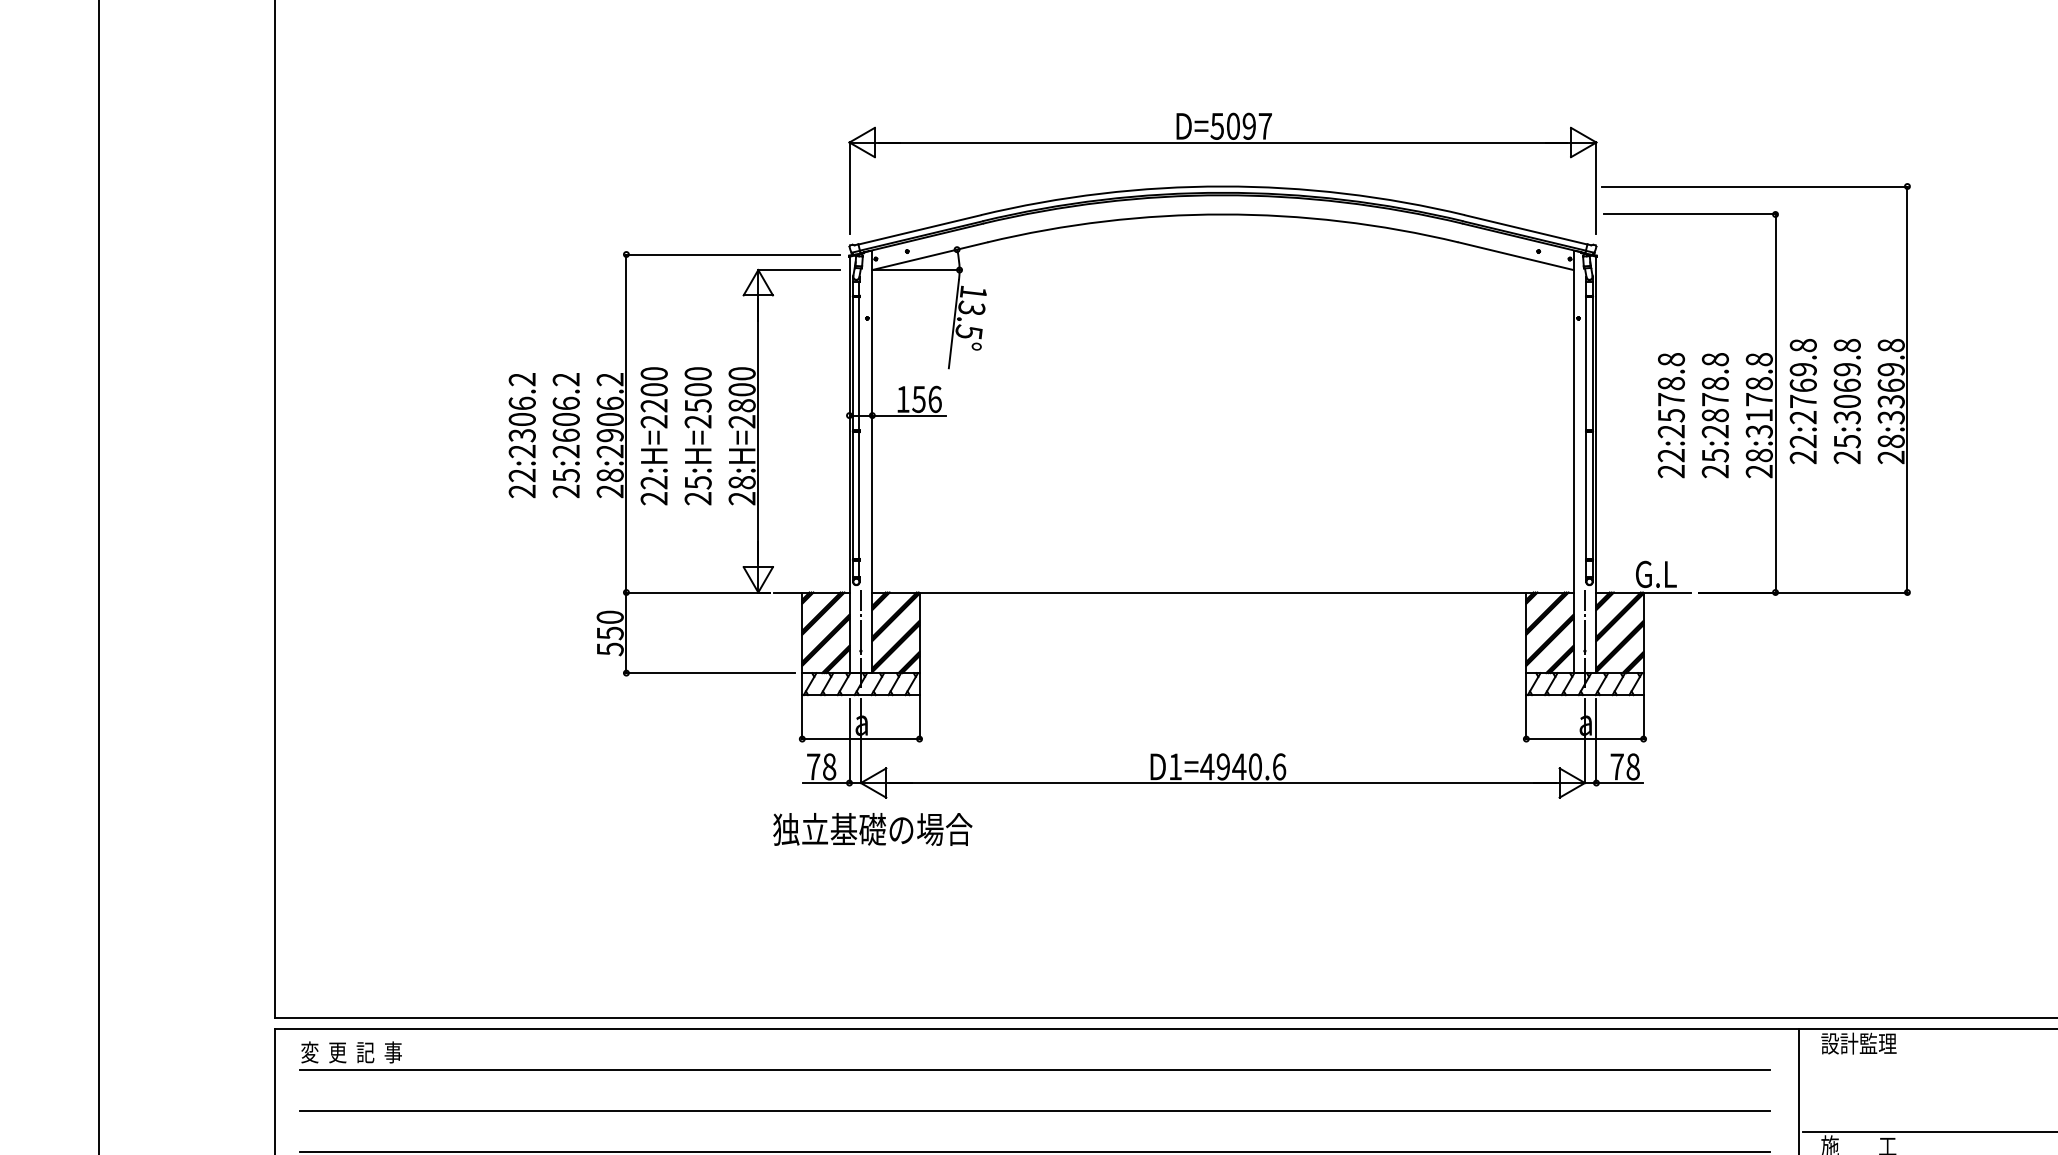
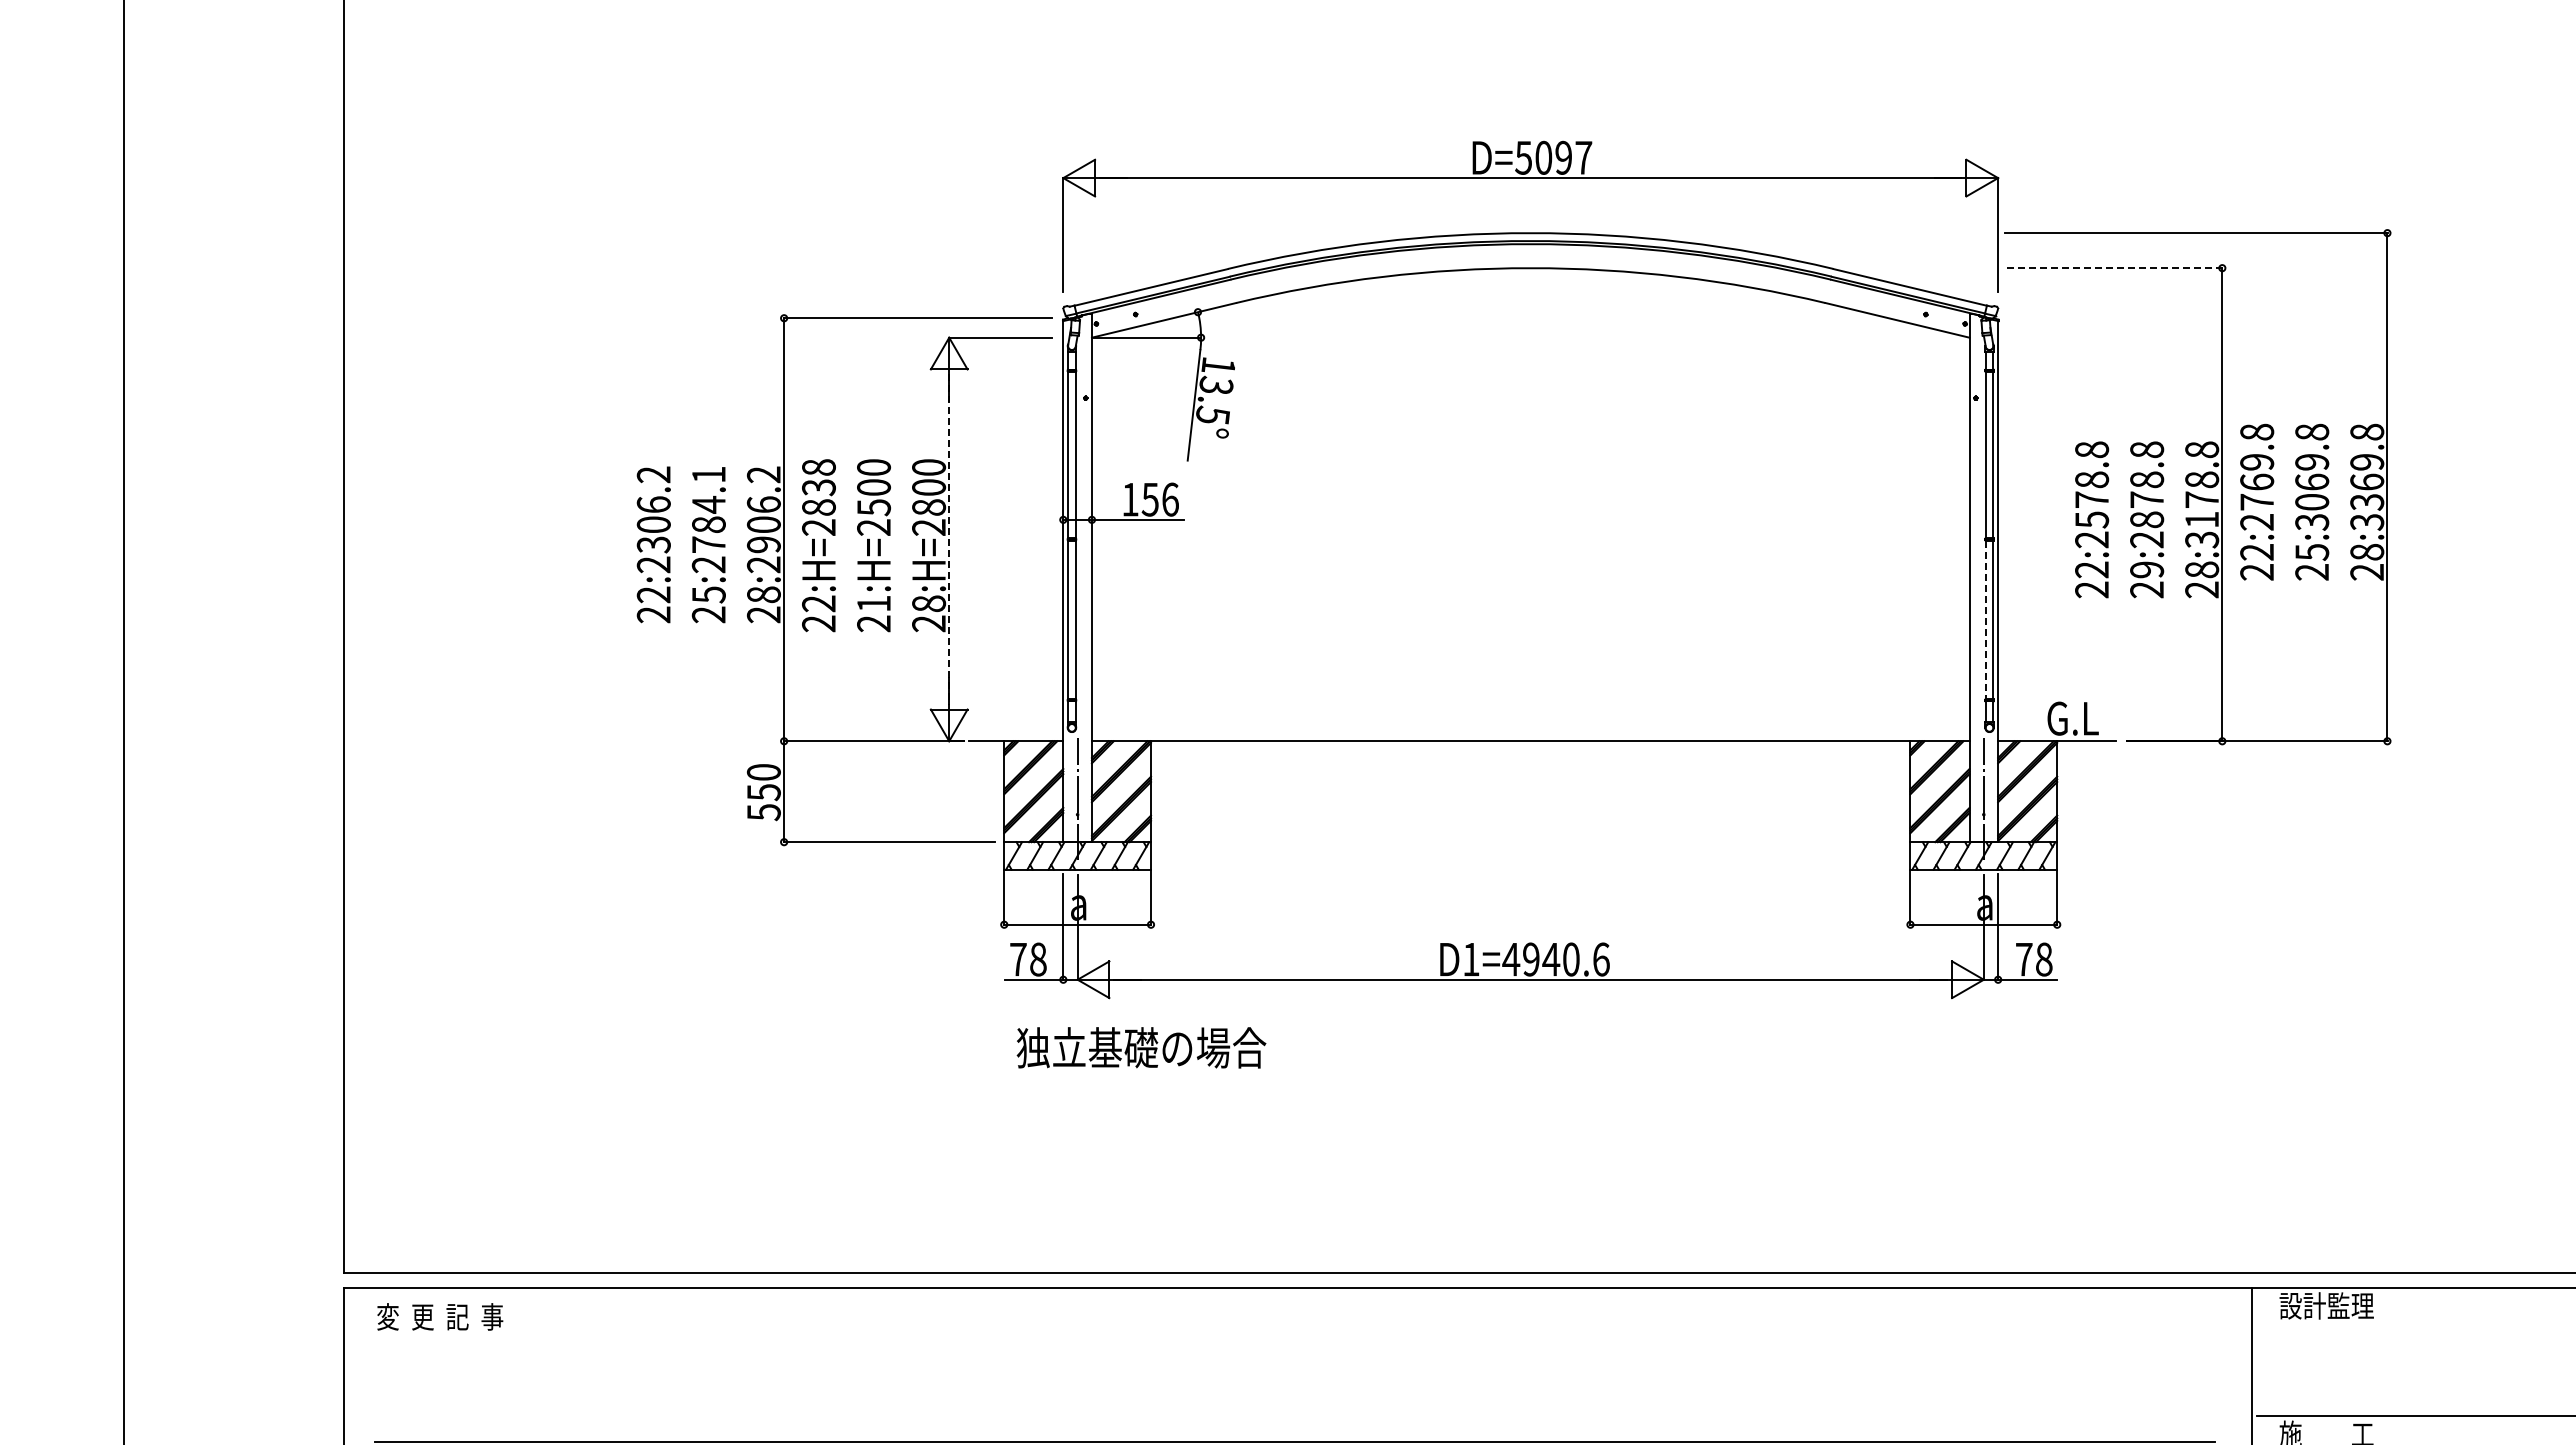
line: (1689, 214) -> (2114, 268), solid -> dashed
text: (653, 389) -> (818, 487), 22:H=2200 -> 22:H=2838
text: (565, 407) -> (708, 509), 25:2606.2 -> 25:2784.1
line: (758, 431) -> (949, 539), solid -> dashed
text: (1715, 455) -> (2147, 569), 25:2878.8 -> 29:2878.8
text: (698, 482) -> (874, 603), 25:H=2500 -> 21:H=2500
line: (1586, 496) -> (1985, 620), solid -> dashed
text: (872, 829) -> (1141, 1047), moved
line: (1034, 1070) -> (1294, 1339), removed
line: (1034, 1111) -> (1294, 1390), removed

